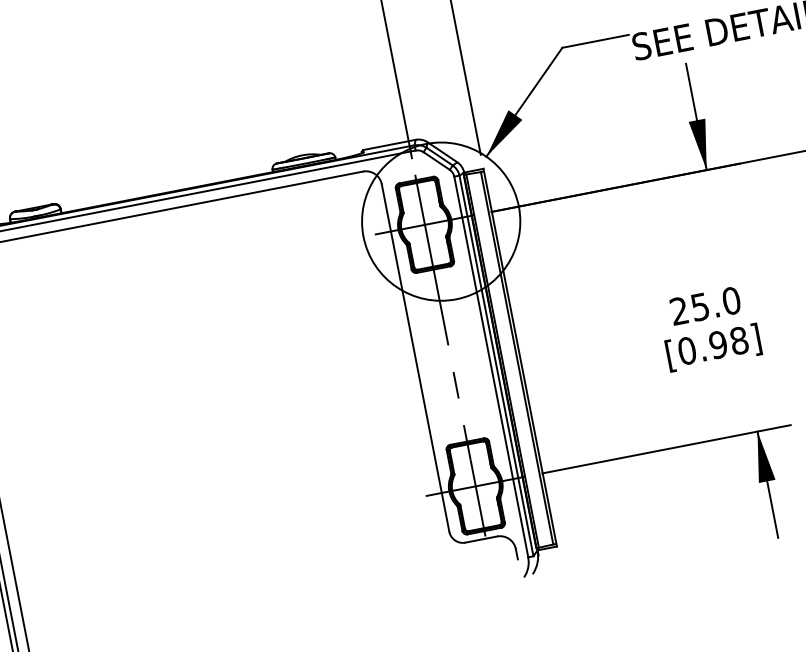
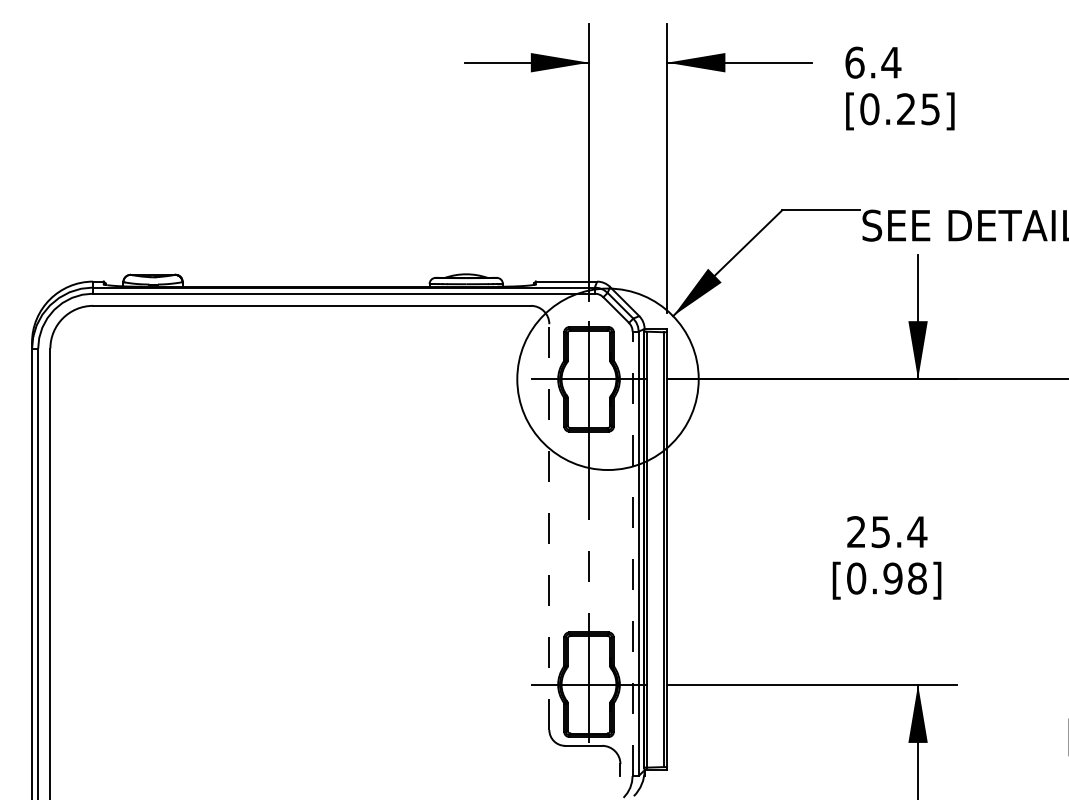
text: (731, 301) -> (917, 532), 25.0 -> 25.4
line: (415, 358) -> (549, 527), solid -> dashed
line: (491, 366) -> (632, 553), solid -> dashed

